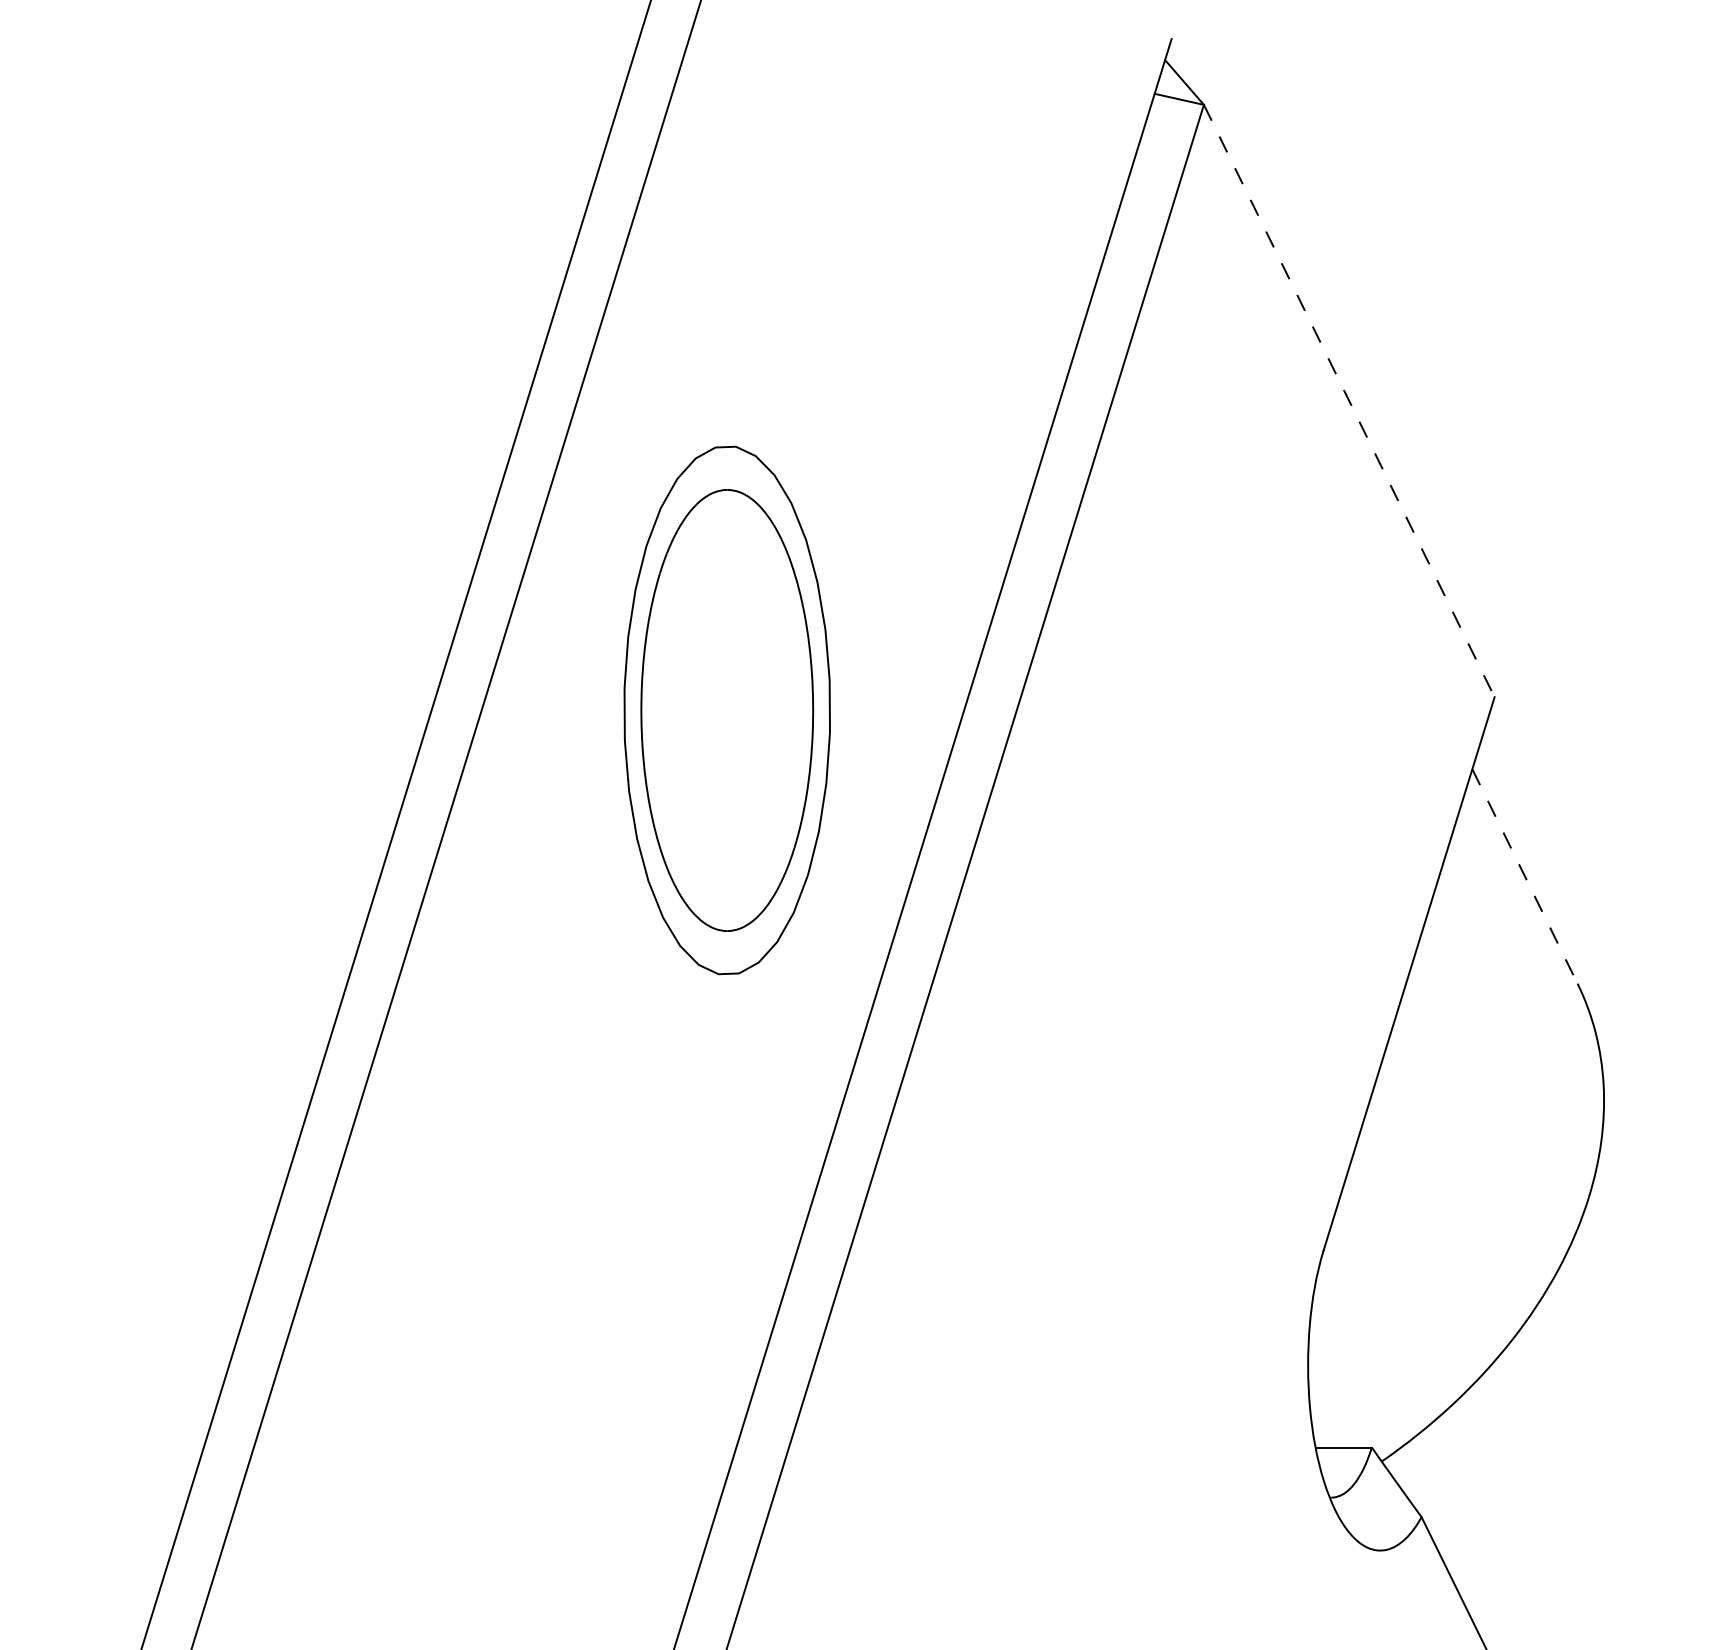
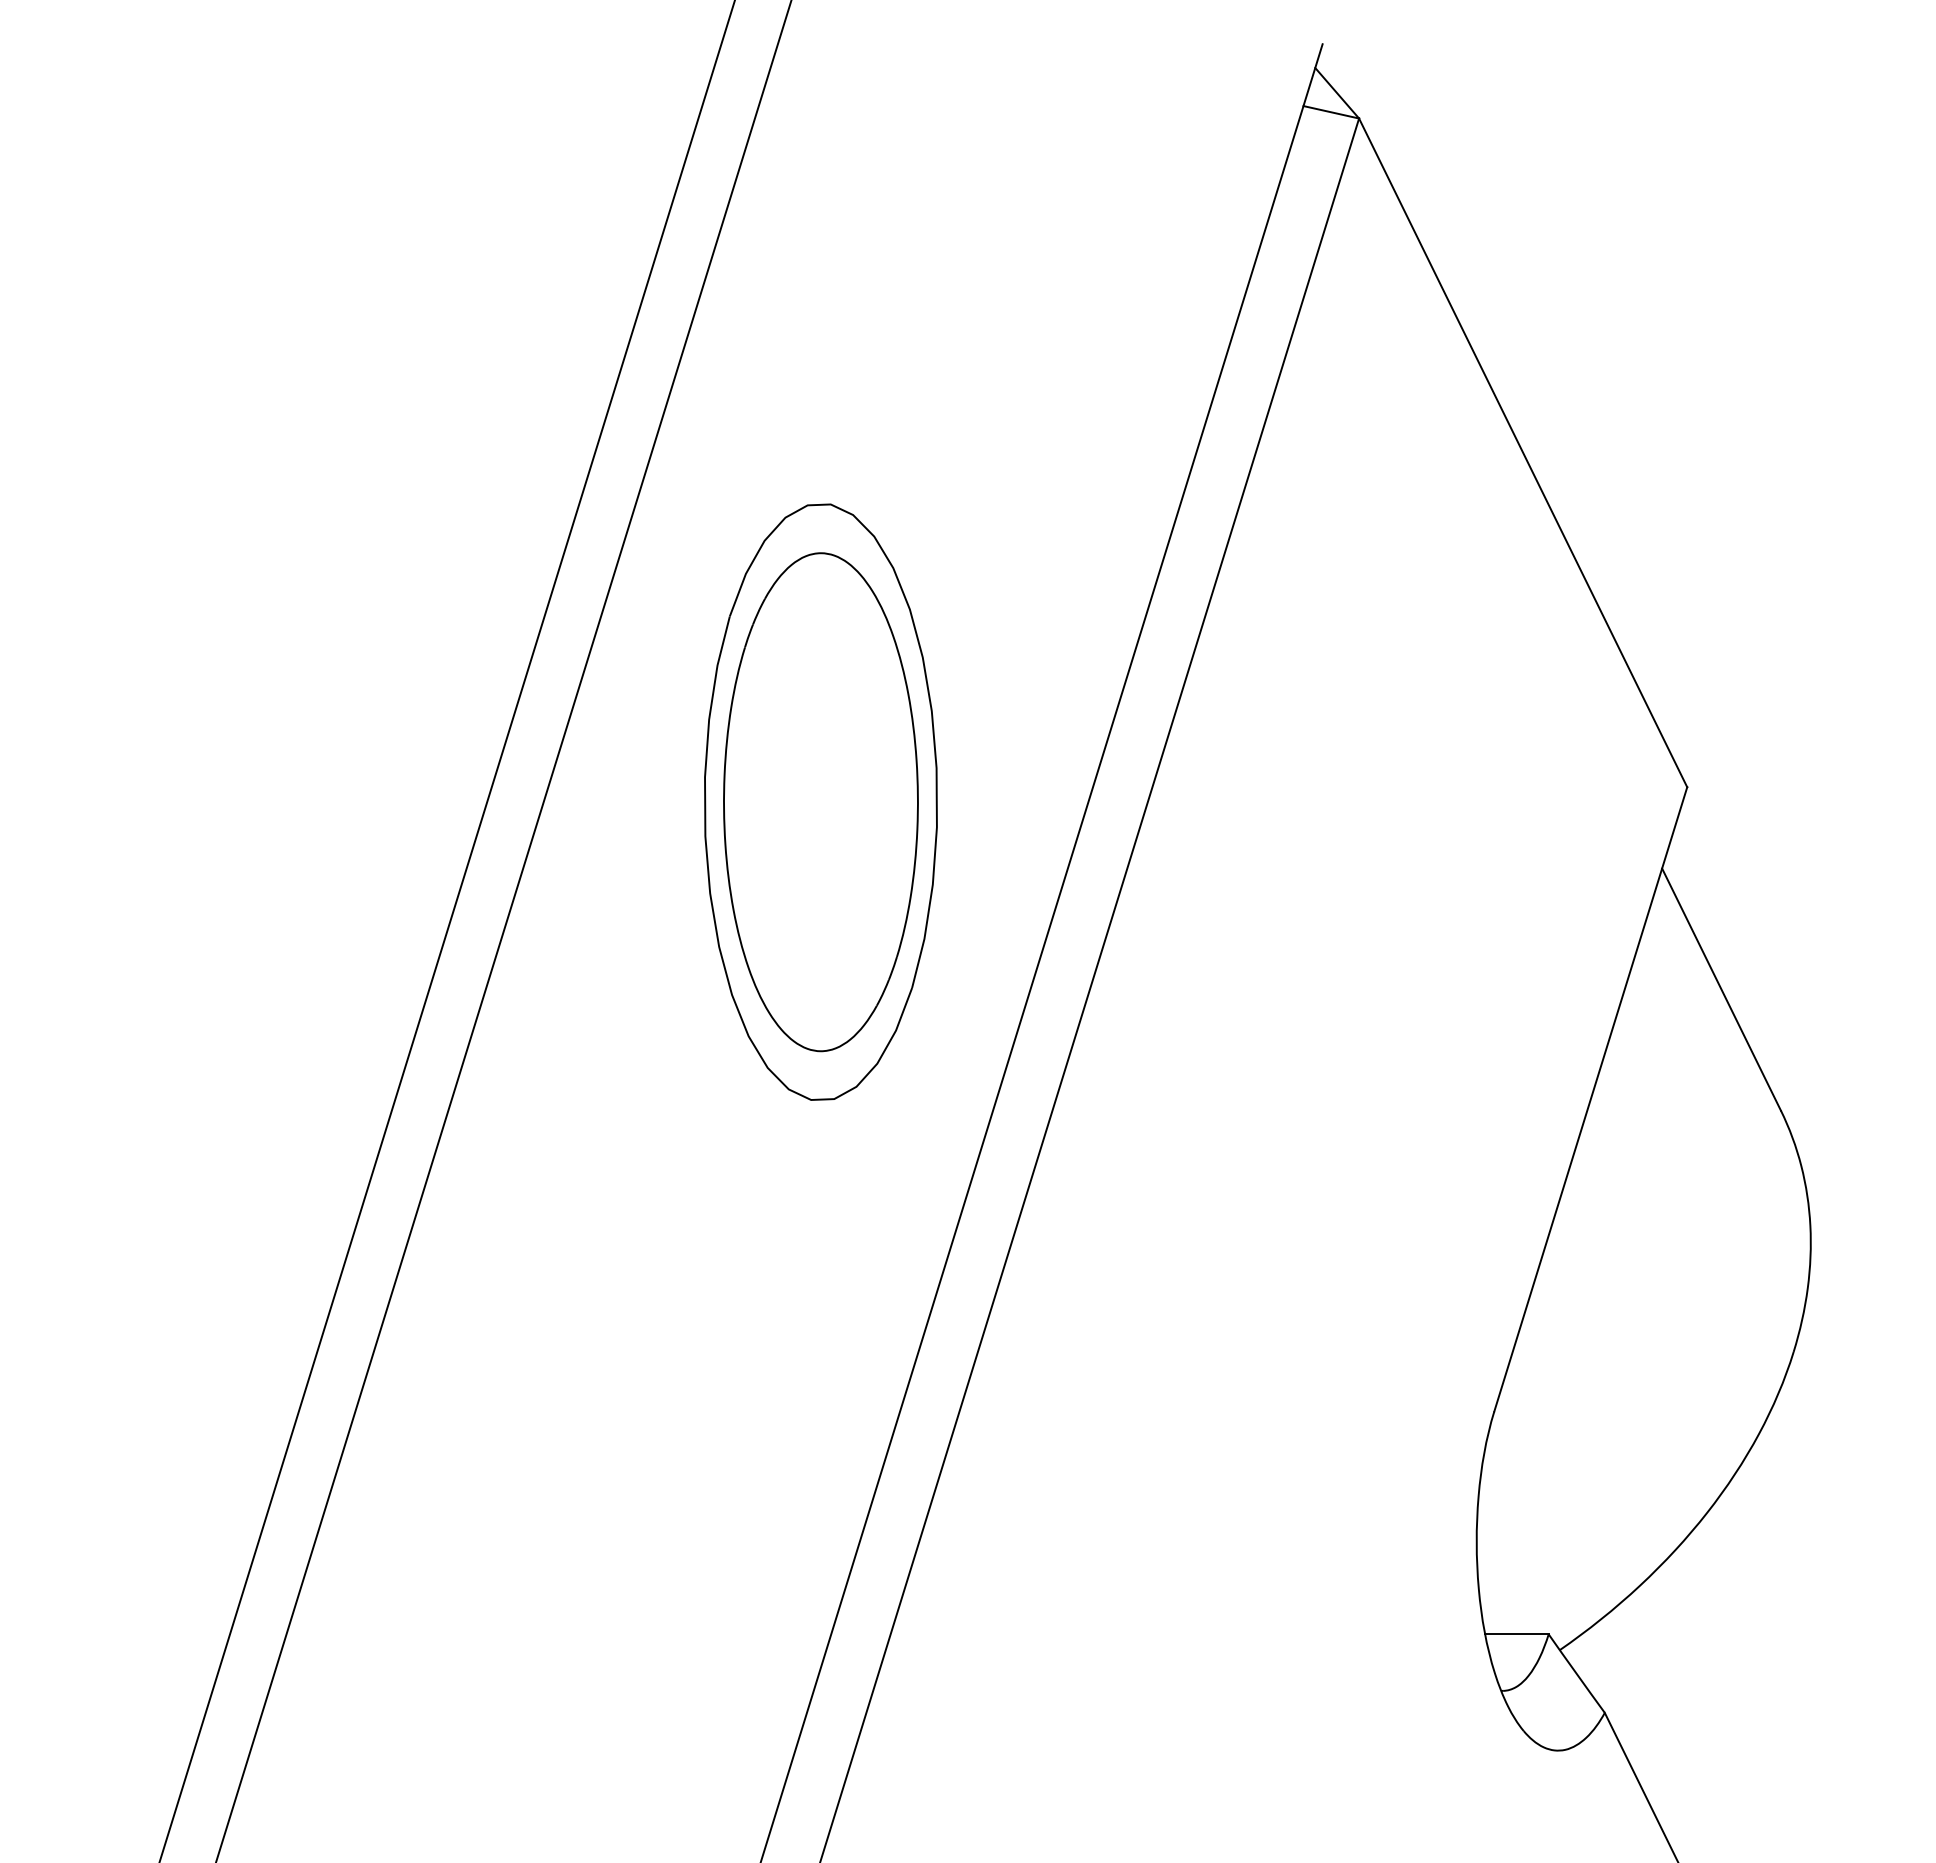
line: (1349, 401) -> (1523, 453), dashed -> solid
line: (1524, 876) -> (1721, 989), dashed -> solid

